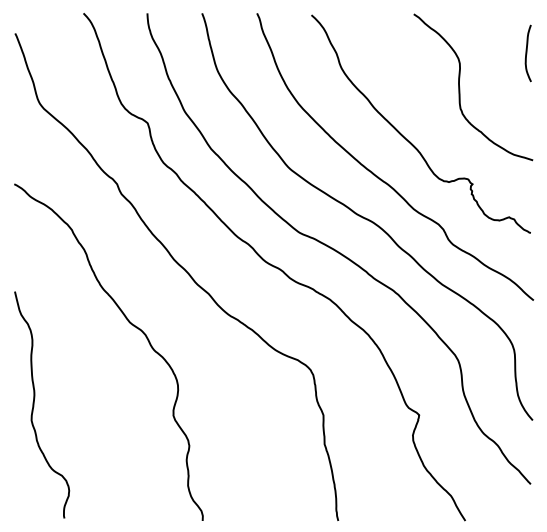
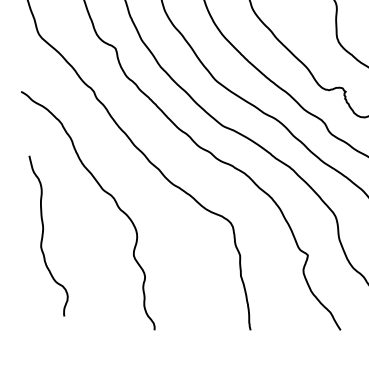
curve: (34, 404) -> (43, 235), moved

